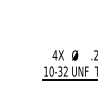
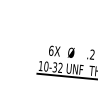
text: (54, 55) -> (50, 50), 4X -> 6X

